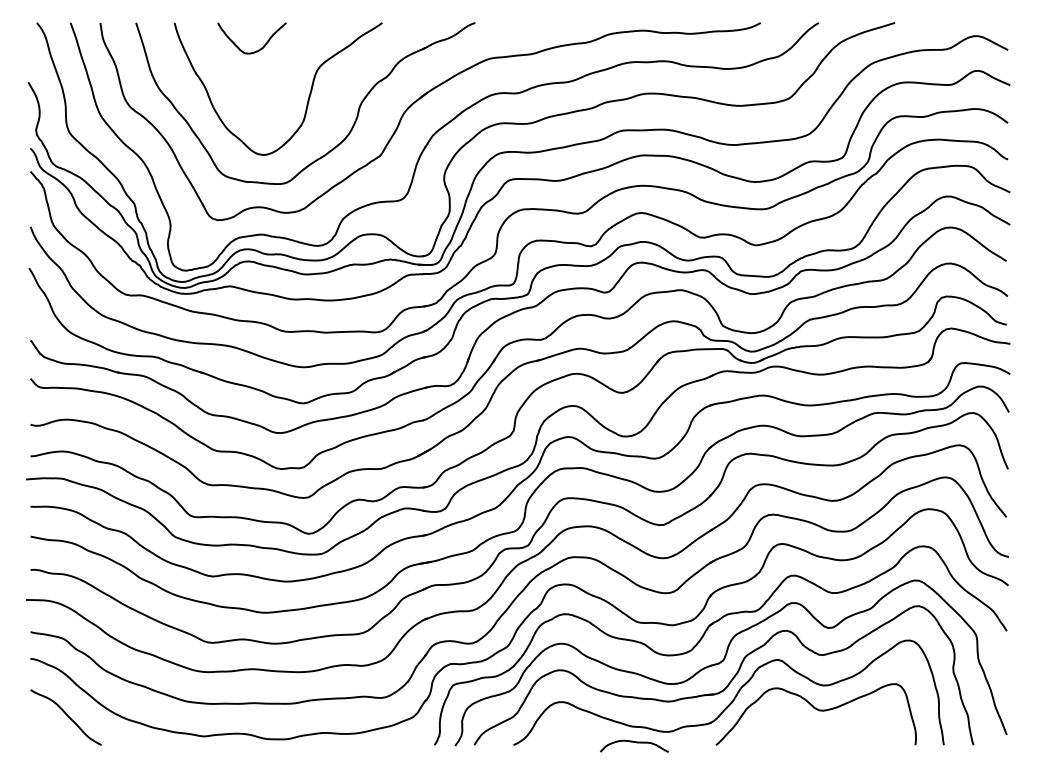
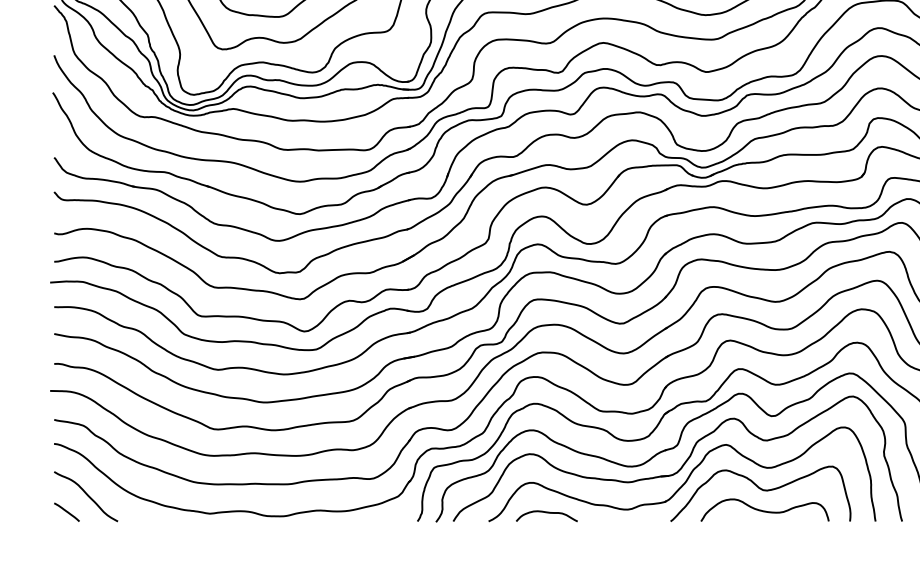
curve: (819, 732) -> (763, 510), added
line: (44, 734) -> (66, 511), added
curve: (635, 743) -> (547, 513), moved

